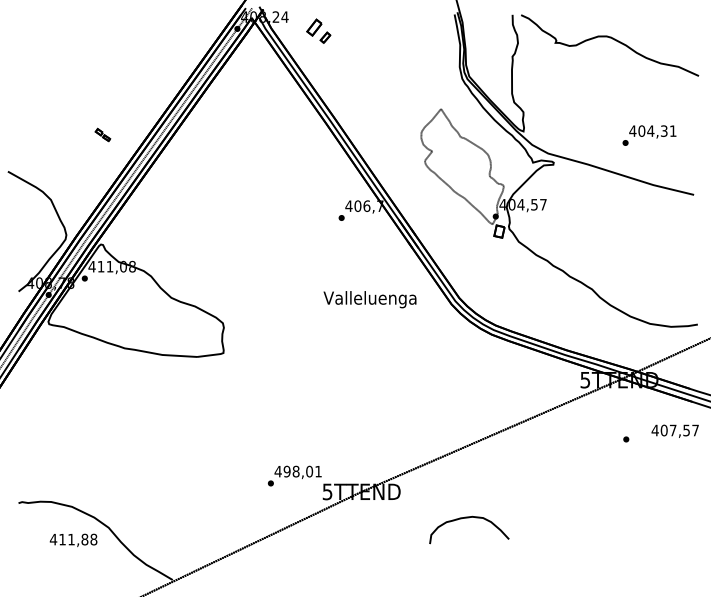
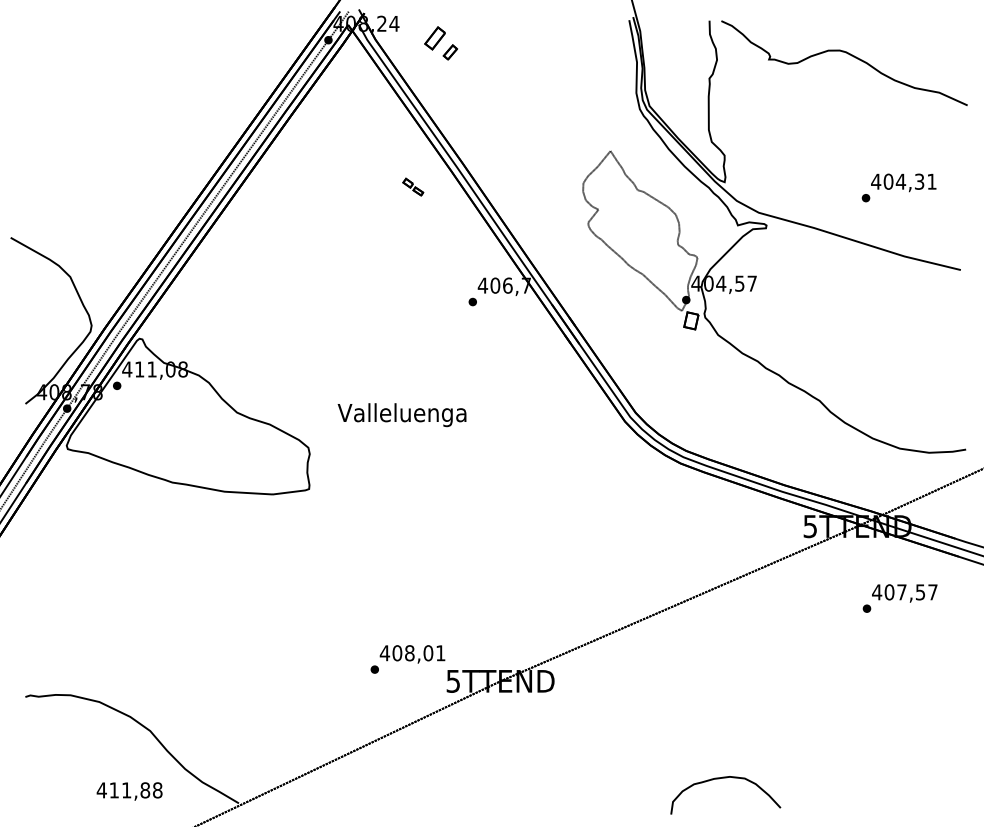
part: (103, 134) -> (413, 186), moved
text: (369, 299) -> (401, 415), moved
text: (675, 431) -> (904, 593), moved
text: (287, 471) -> (397, 653), 498,01 -> 408,01
curve: (469, 518) -> (725, 778), moved
text: (73, 540) -> (129, 791), moved

